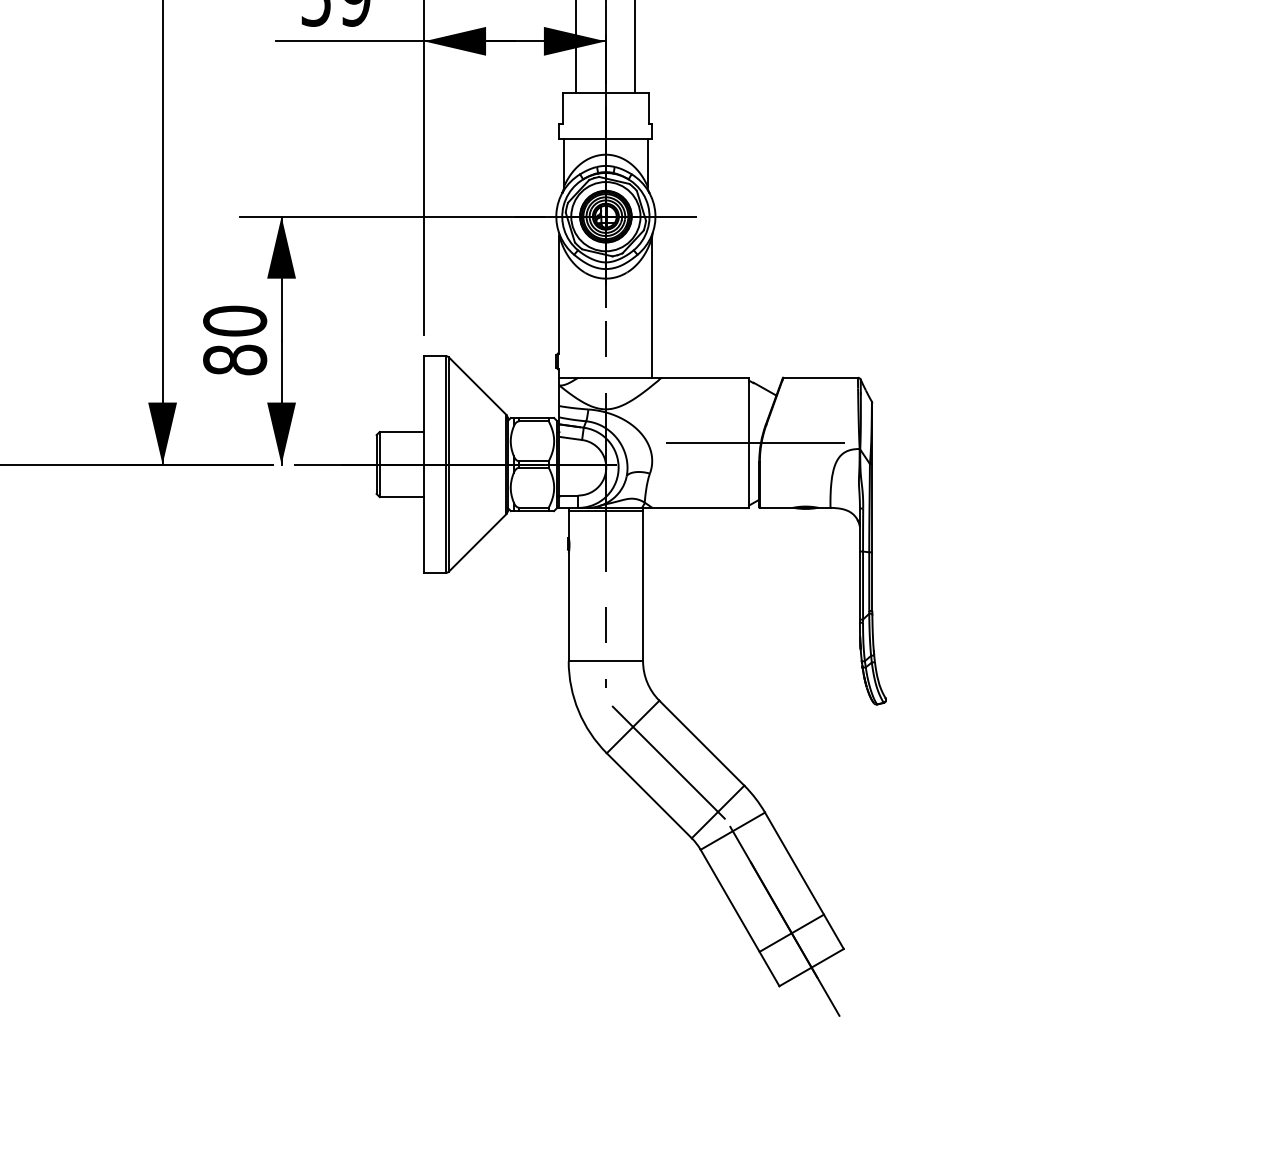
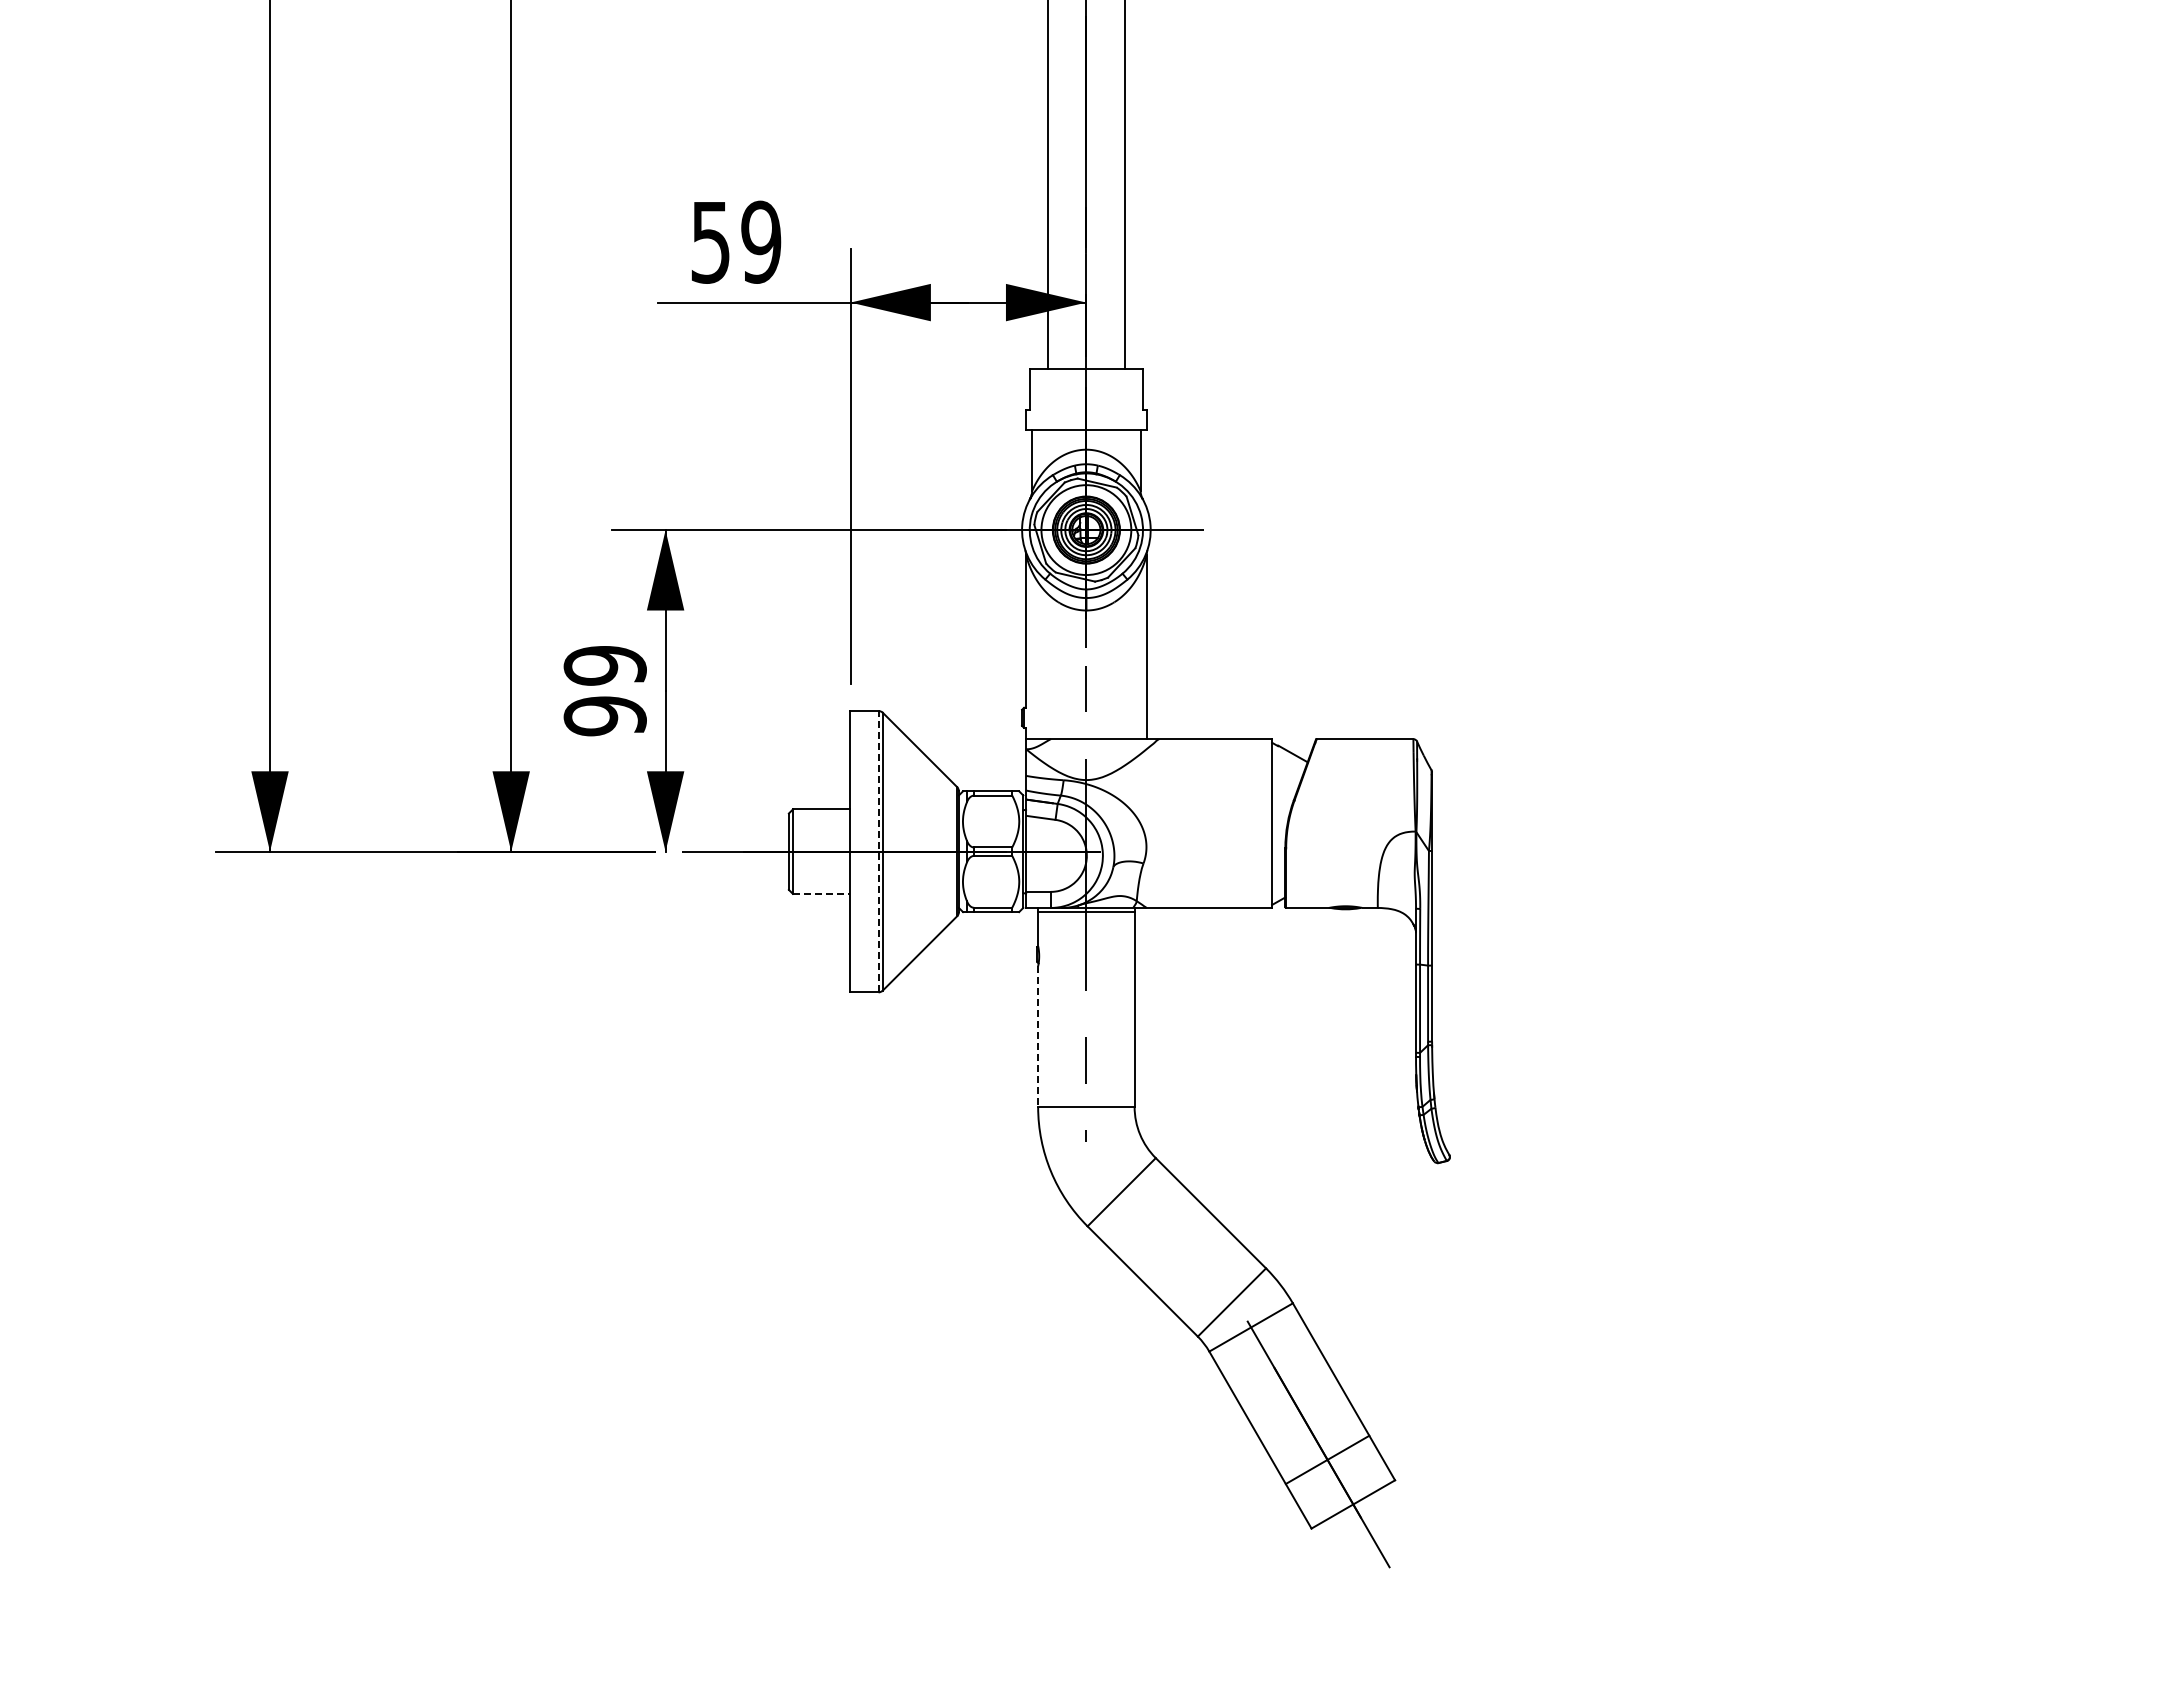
text: (234, 340) -> (604, 690), 80 -> 99
line: (766, 442) -> (1294, 823), removed
line: (445, 464) -> (878, 851), solid -> dashed
line: (401, 496) -> (821, 893), solid -> dashed
line: (568, 607) -> (1038, 1037), solid -> dashed
line: (668, 762) -> (1167, 1238), removed

